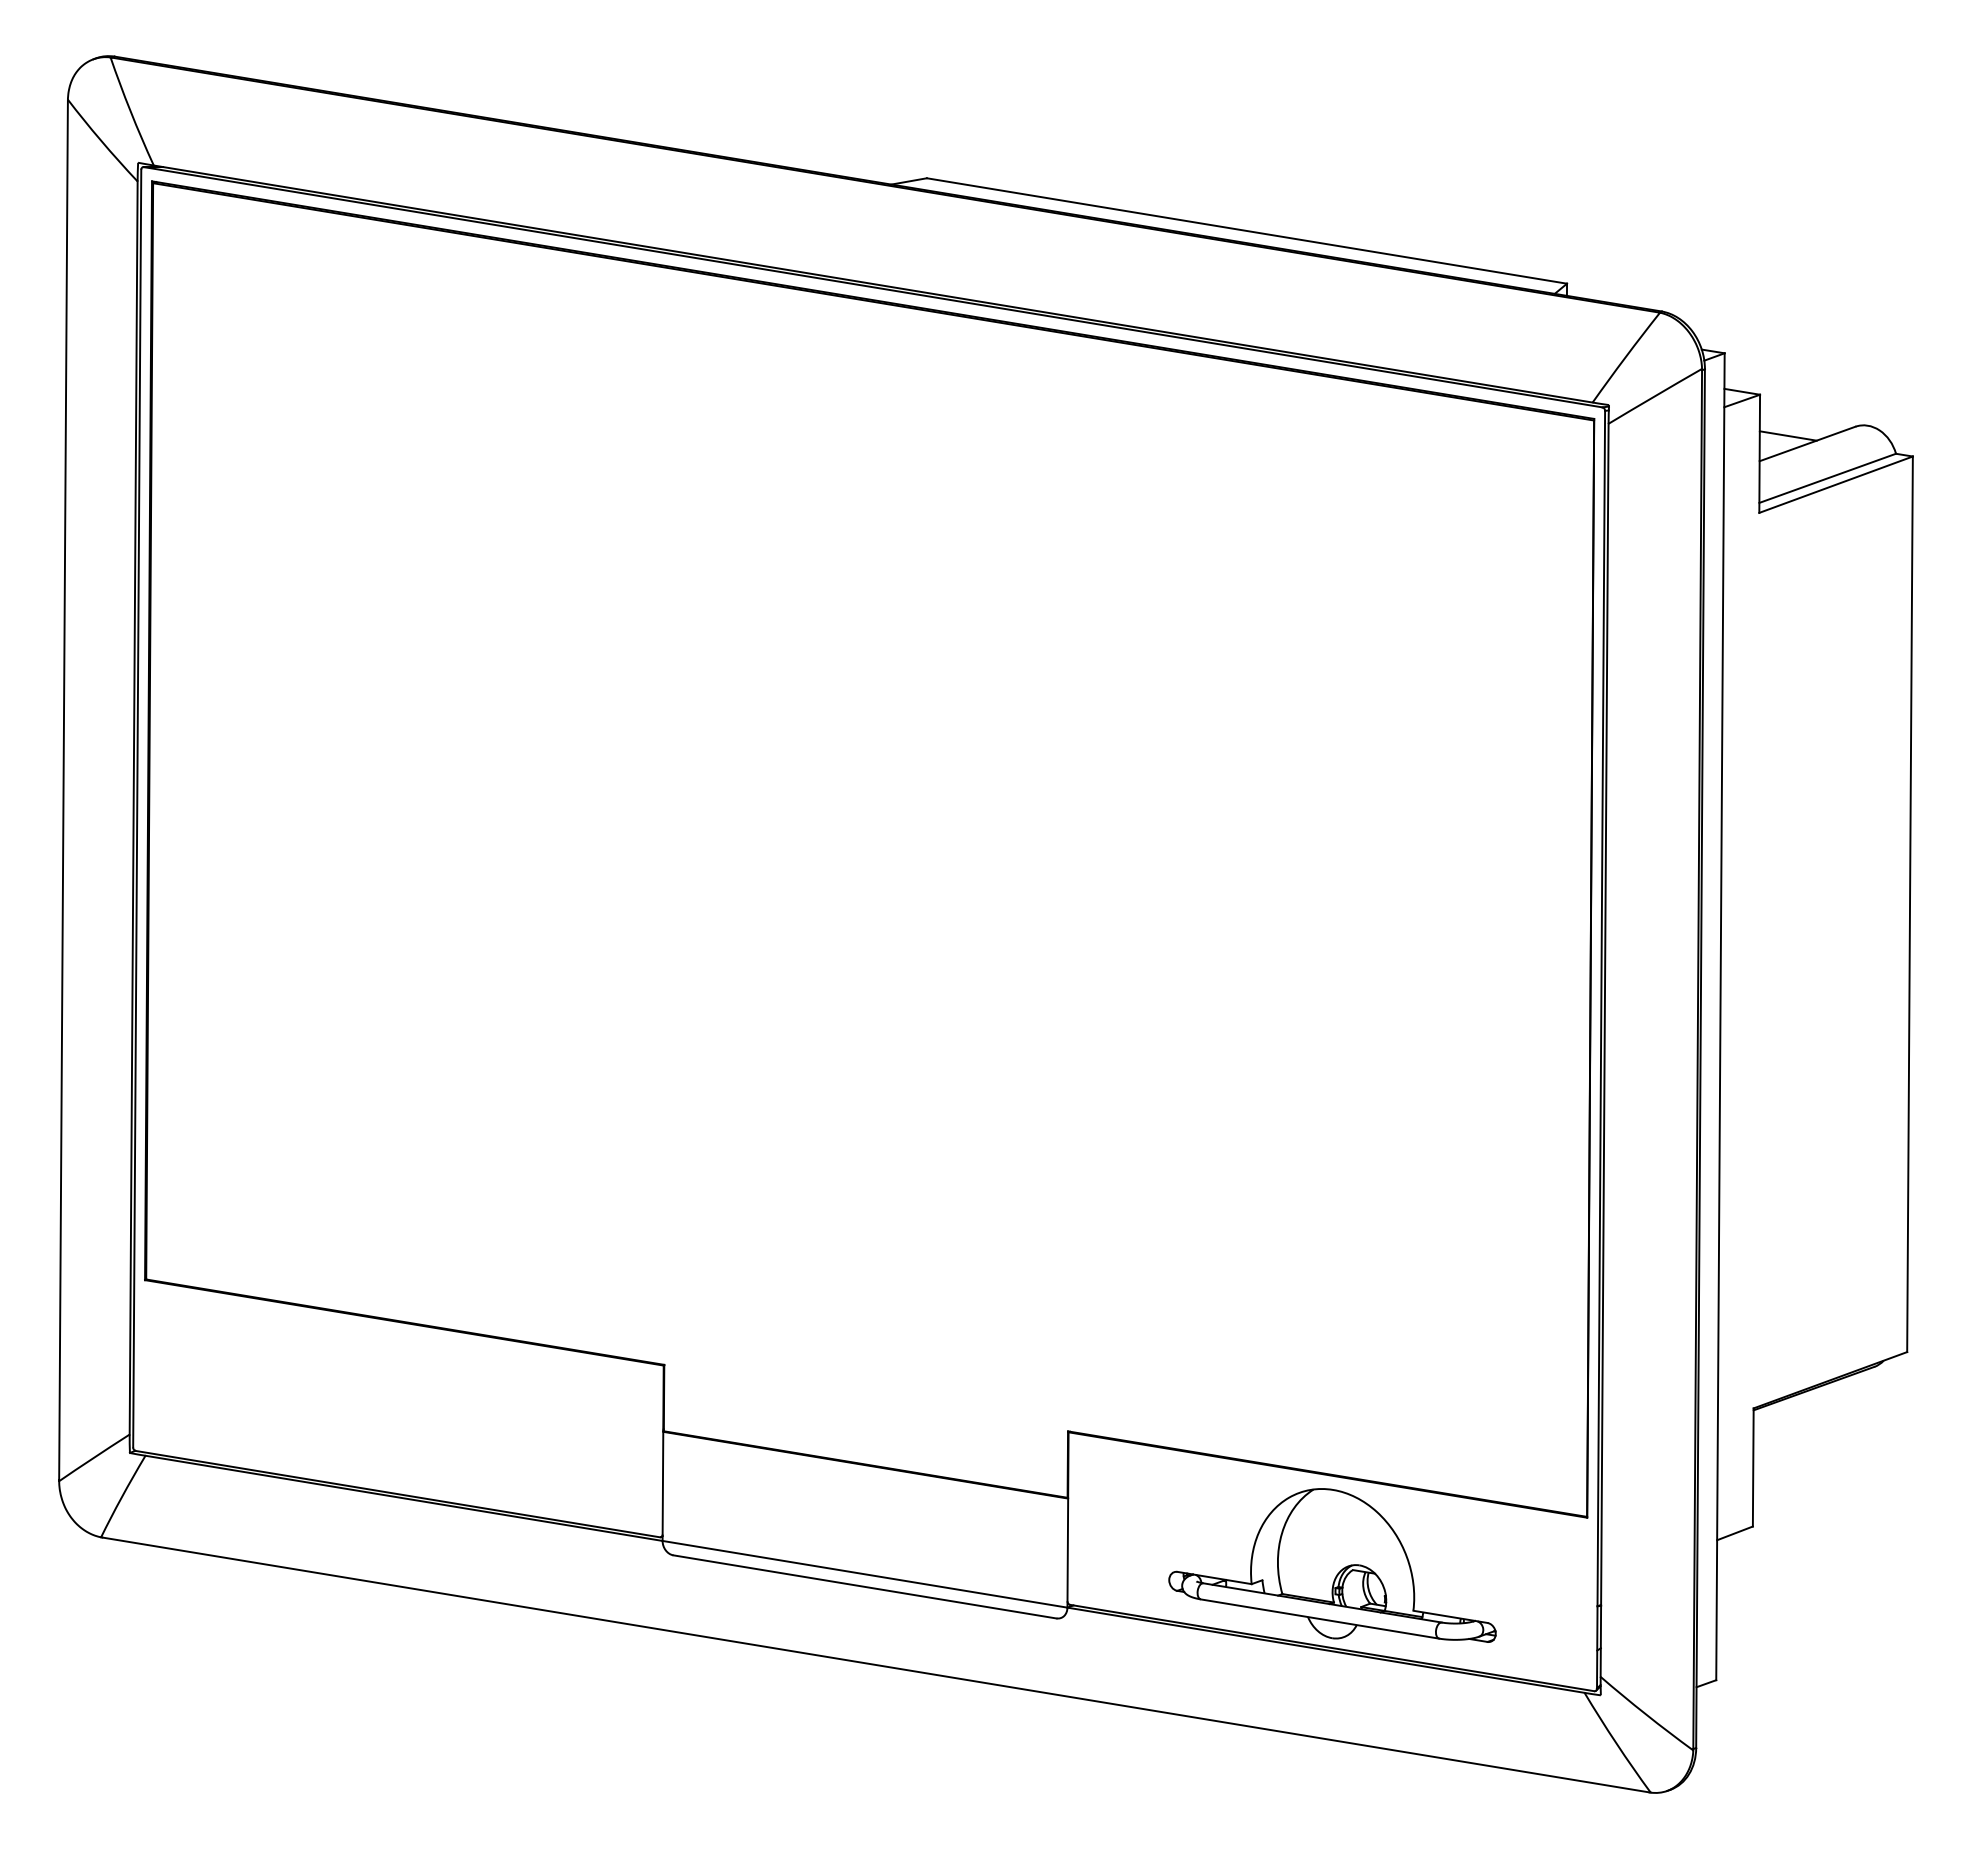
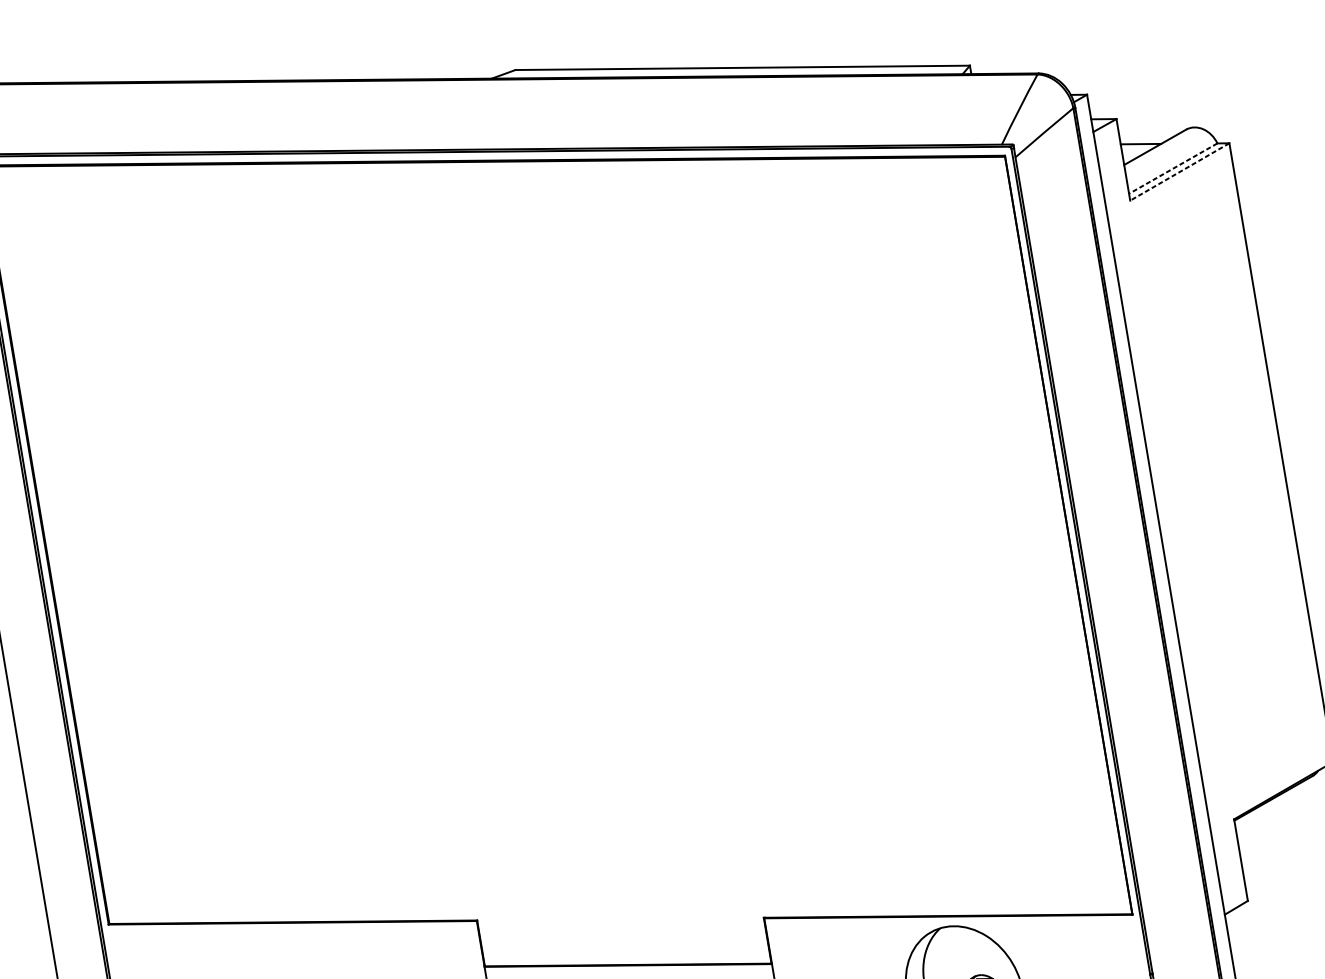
line: (1827, 478) -> (1173, 168), solid -> dashed
line: (1836, 484) -> (1180, 171), solid -> dashed

